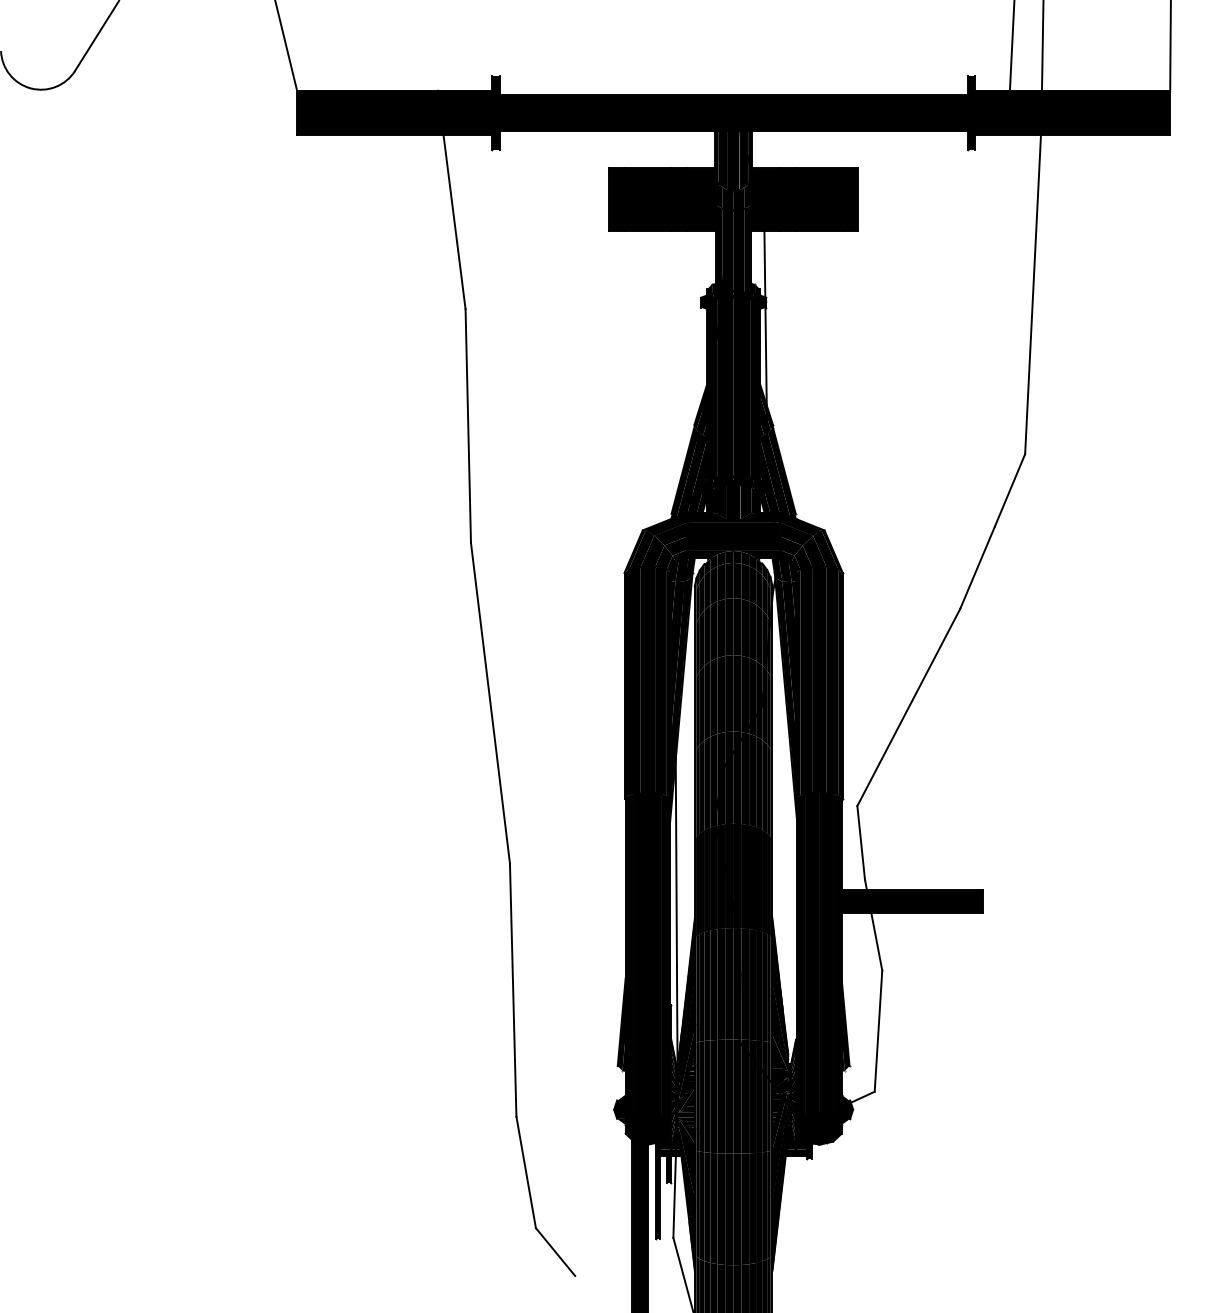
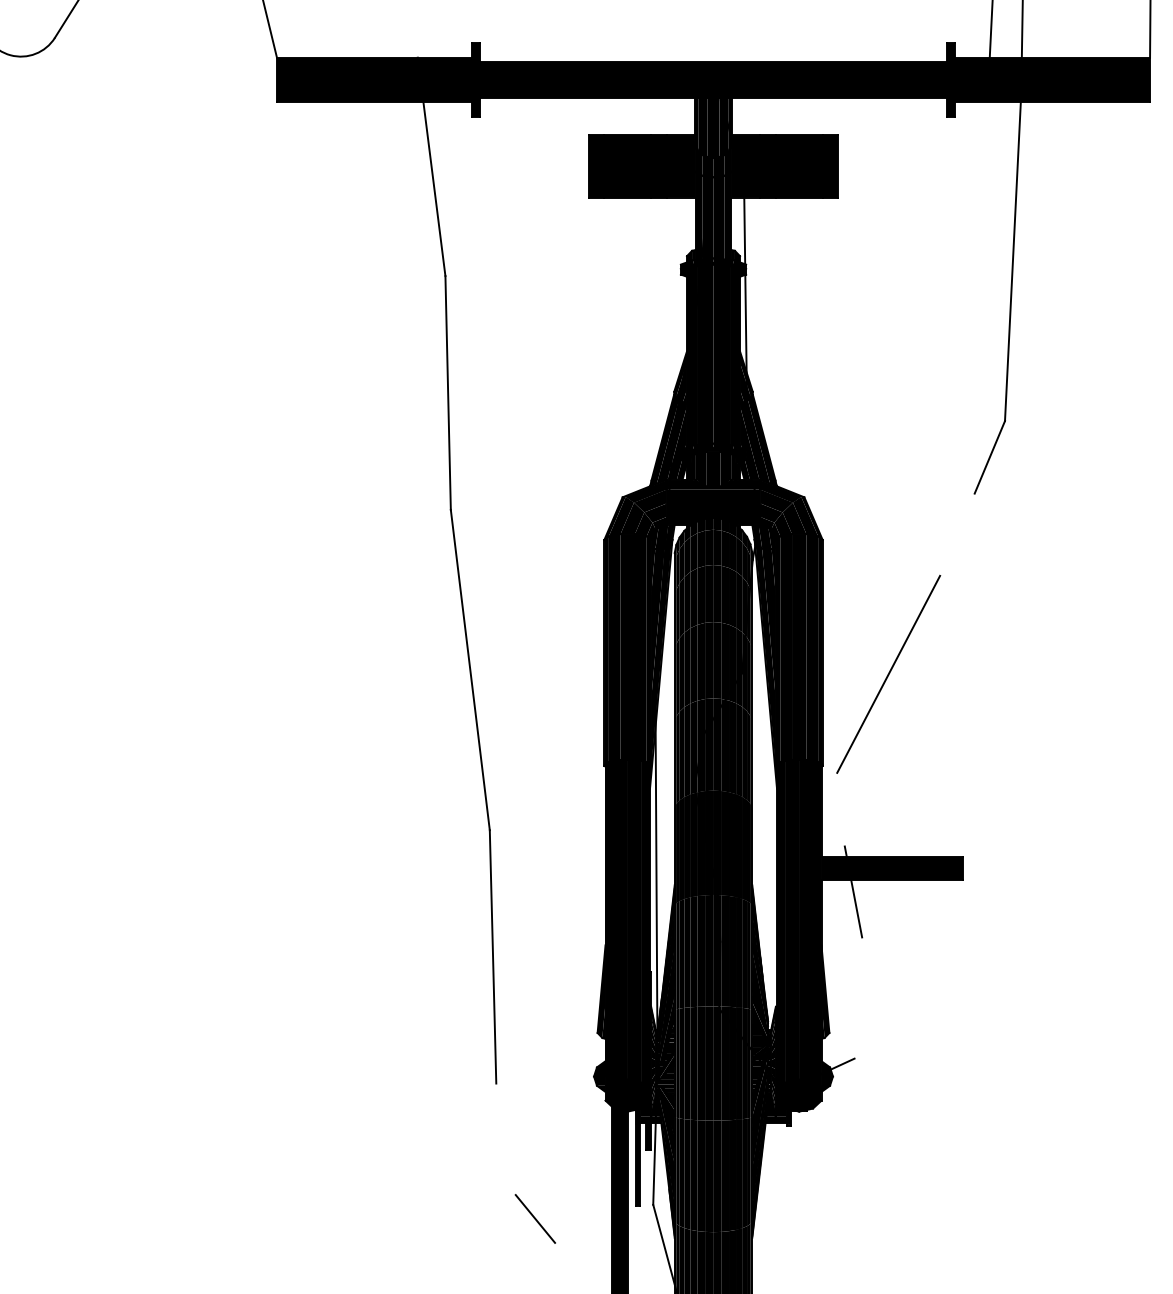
line: (977, 567) -> (957, 534), removed
line: (860, 842) -> (840, 809), removed
line: (878, 1030) -> (858, 997), removed
line: (525, 1172) -> (505, 1139), removed

